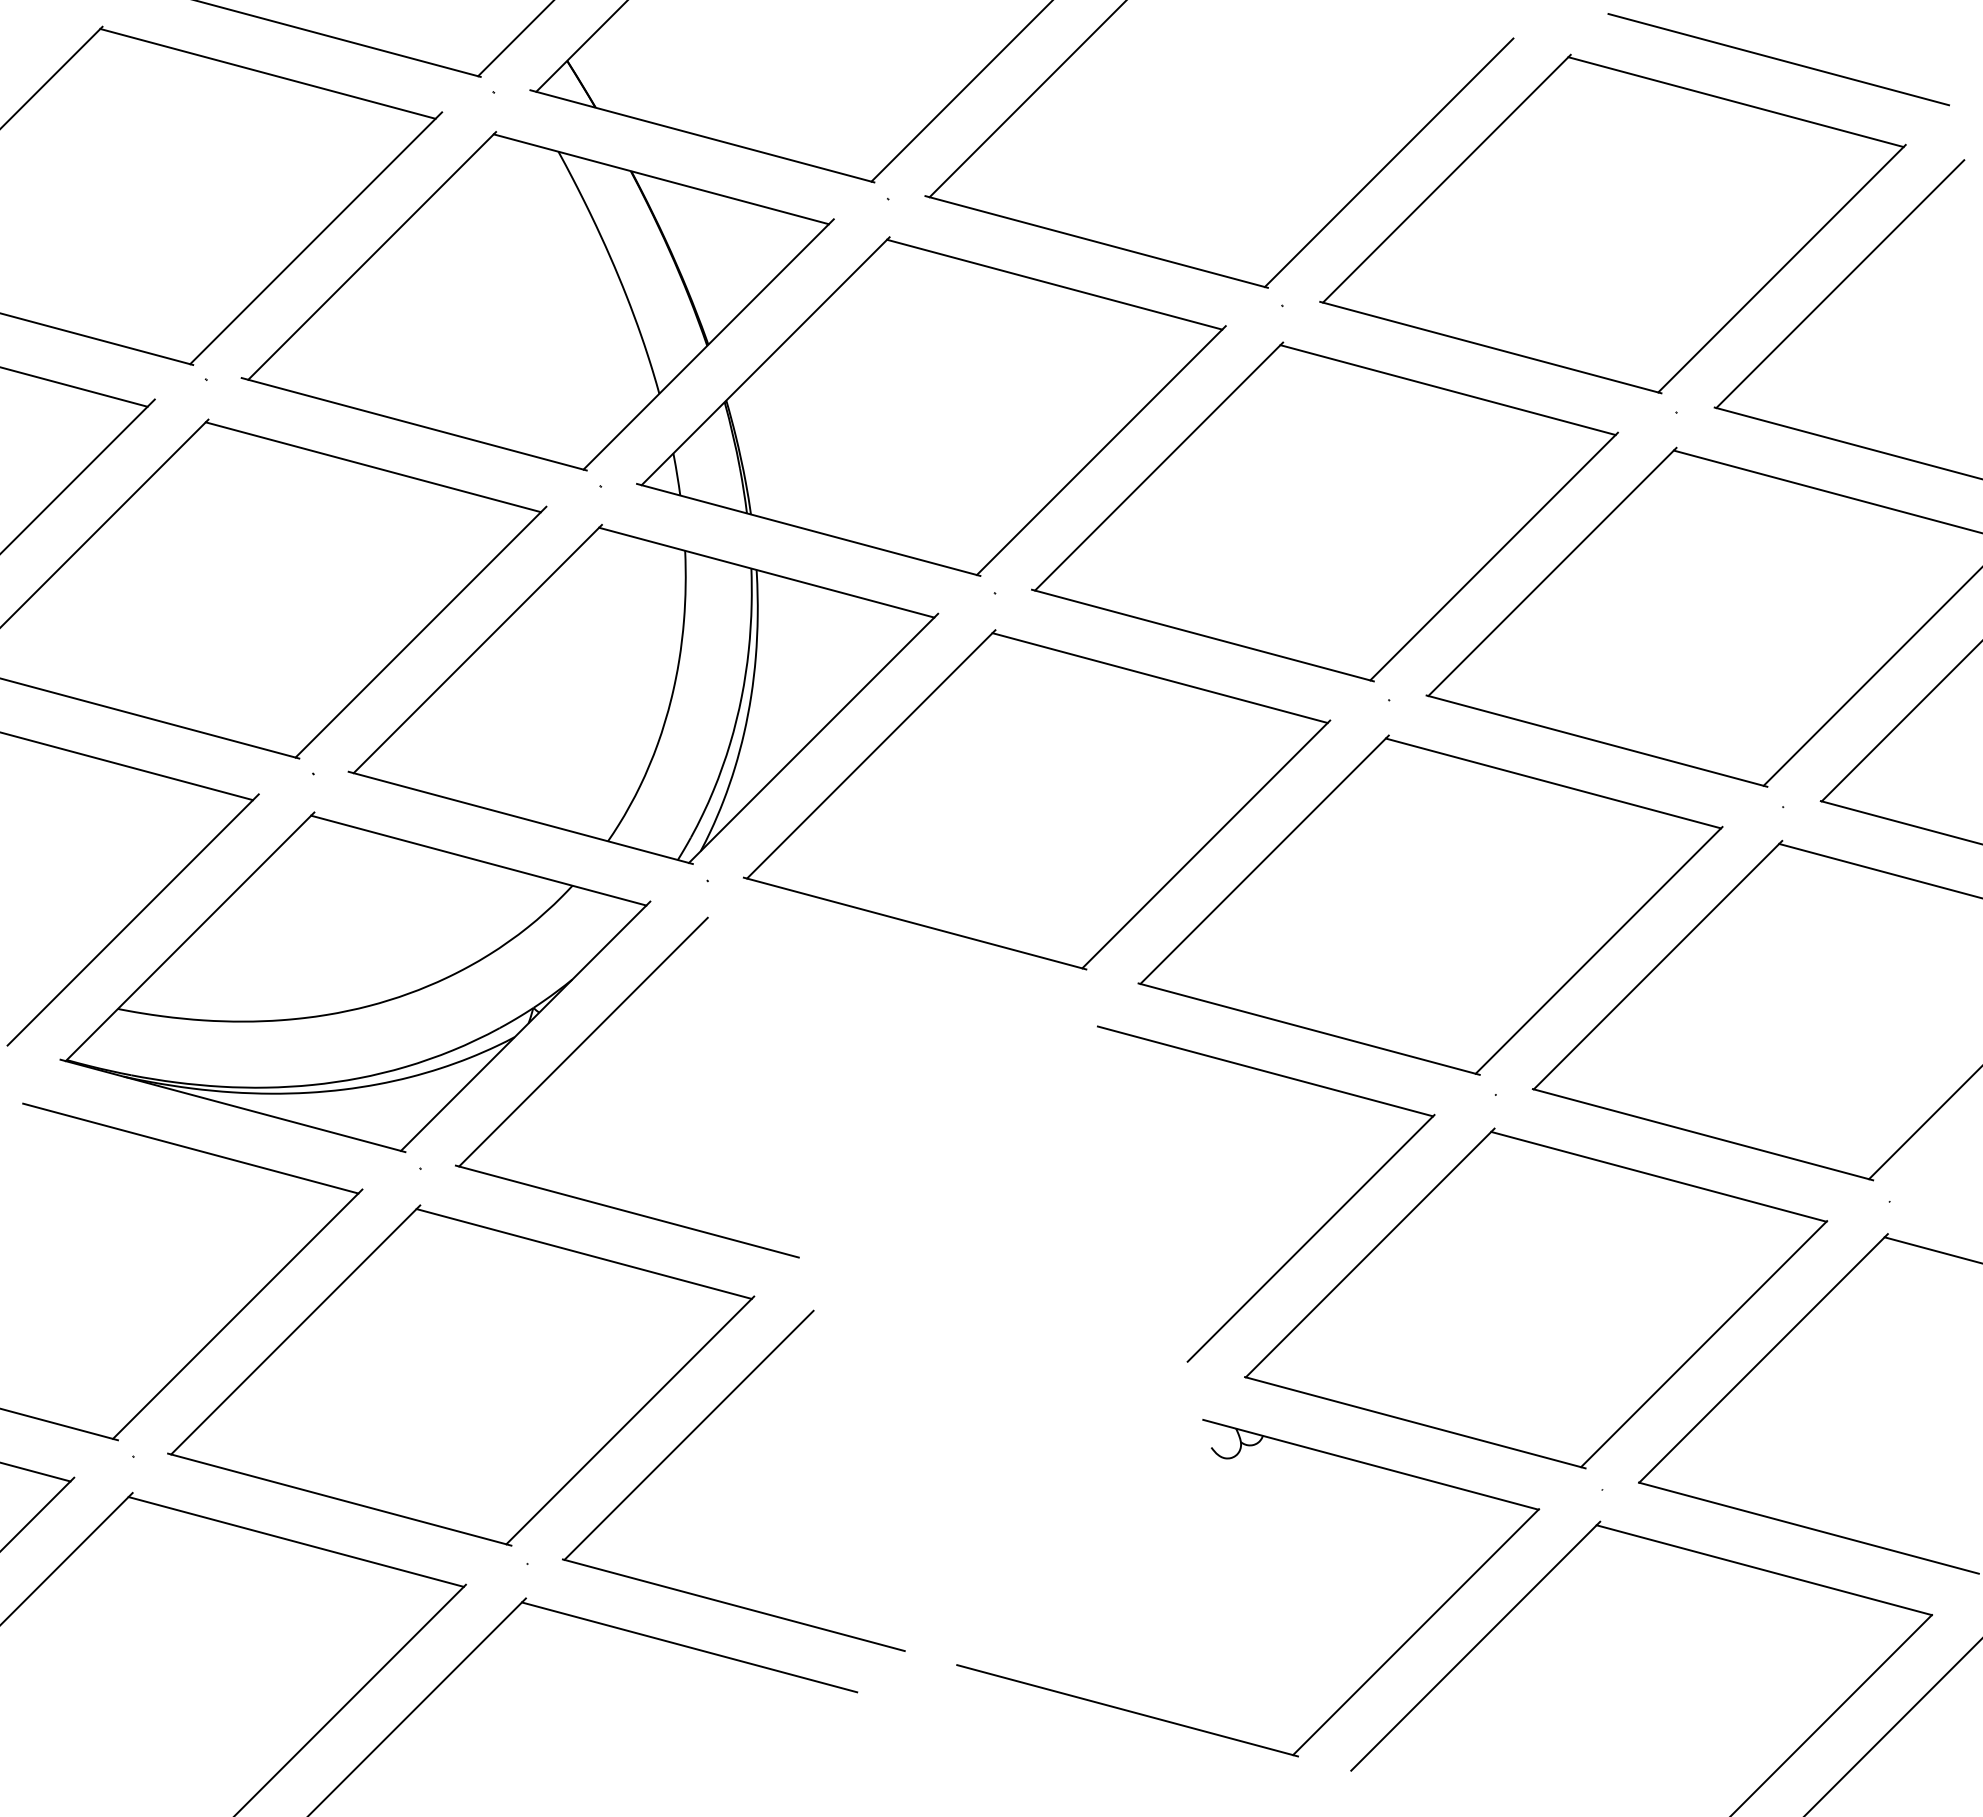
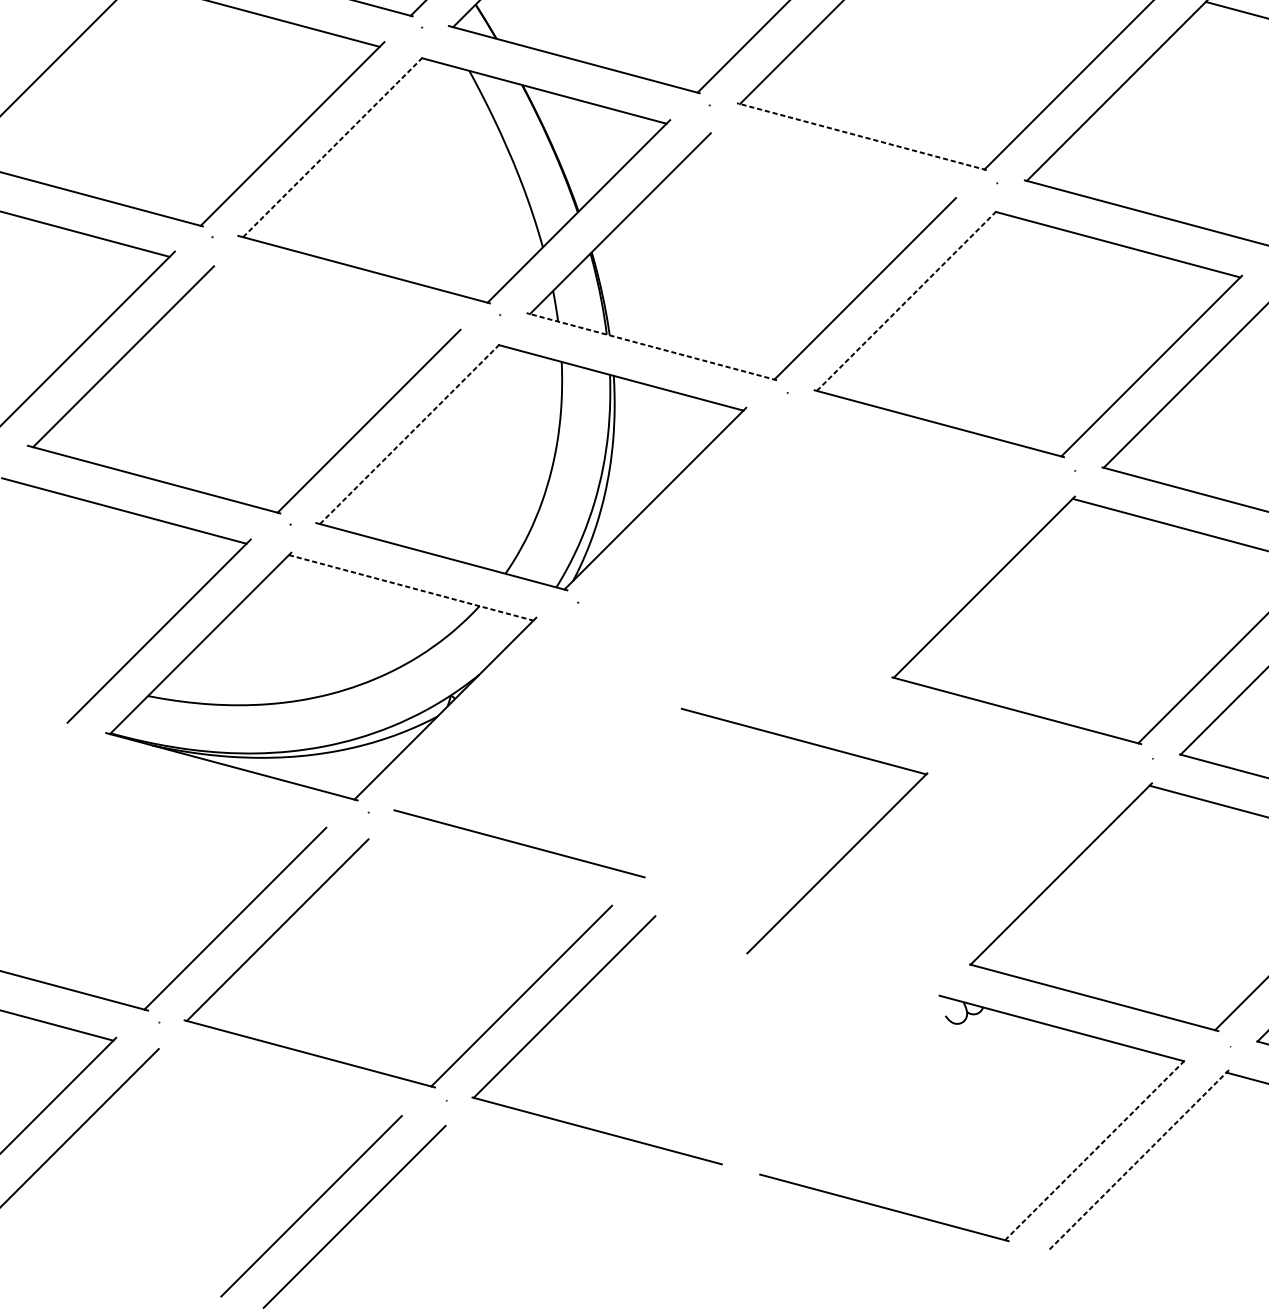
line: (1096, 241) -> (861, 136), solid -> dashed
line: (372, 255) -> (333, 146), solid -> dashed
line: (1054, 284) -> (831, 167), removed
line: (1159, 466) -> (907, 300), solid -> dashed
line: (372, 467) -> (333, 301), removed
line: (808, 529) -> (651, 346), solid -> dashed
line: (477, 649) -> (410, 433), solid -> dashed
part: (1037, 799) -> (818, 543), removed
line: (478, 860) -> (411, 587), solid -> dashed
line: (583, 1041) -> (487, 719), removed
line: (190, 1148) -> (200, 797), removed
part: (1310, 1237) -> (836, 862), moved
line: (583, 1253) -> (487, 874), removed
line: (295, 1541) -> (277, 1084), removed
line: (1416, 1632) -> (1095, 1150), solid -> dashed
line: (1475, 1646) -> (1138, 1161), solid -> dashed
line: (689, 1647) -> (564, 1161), removed

